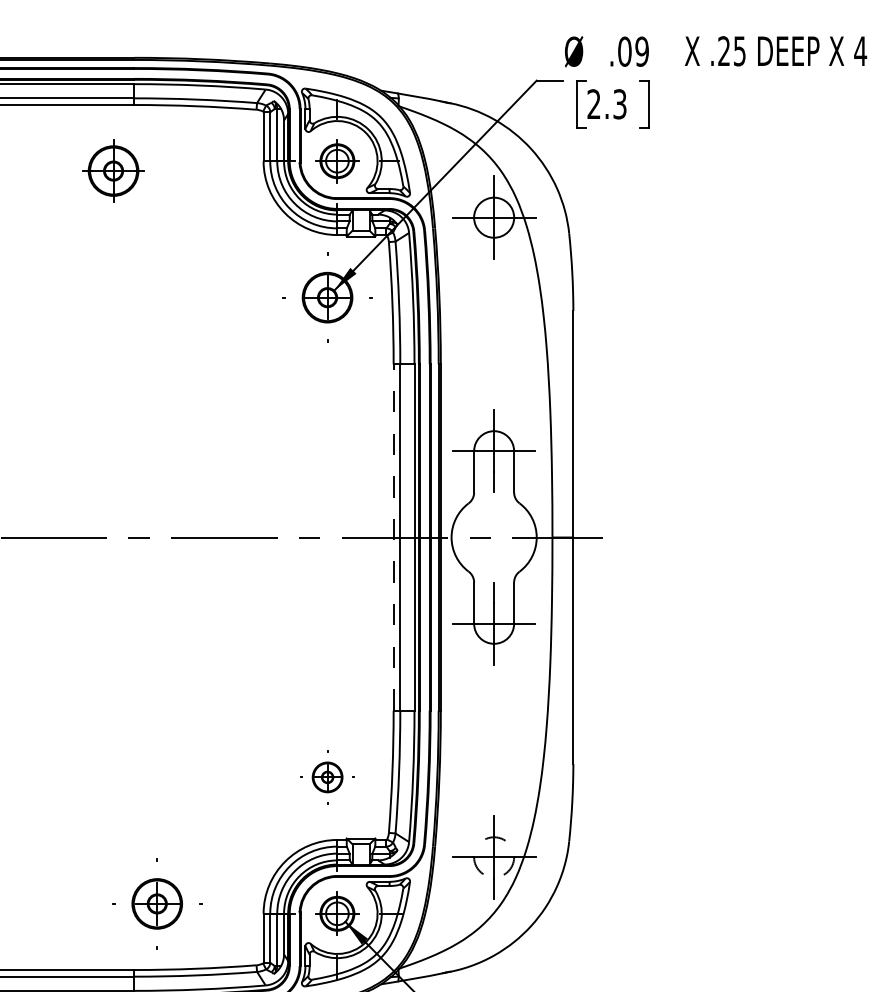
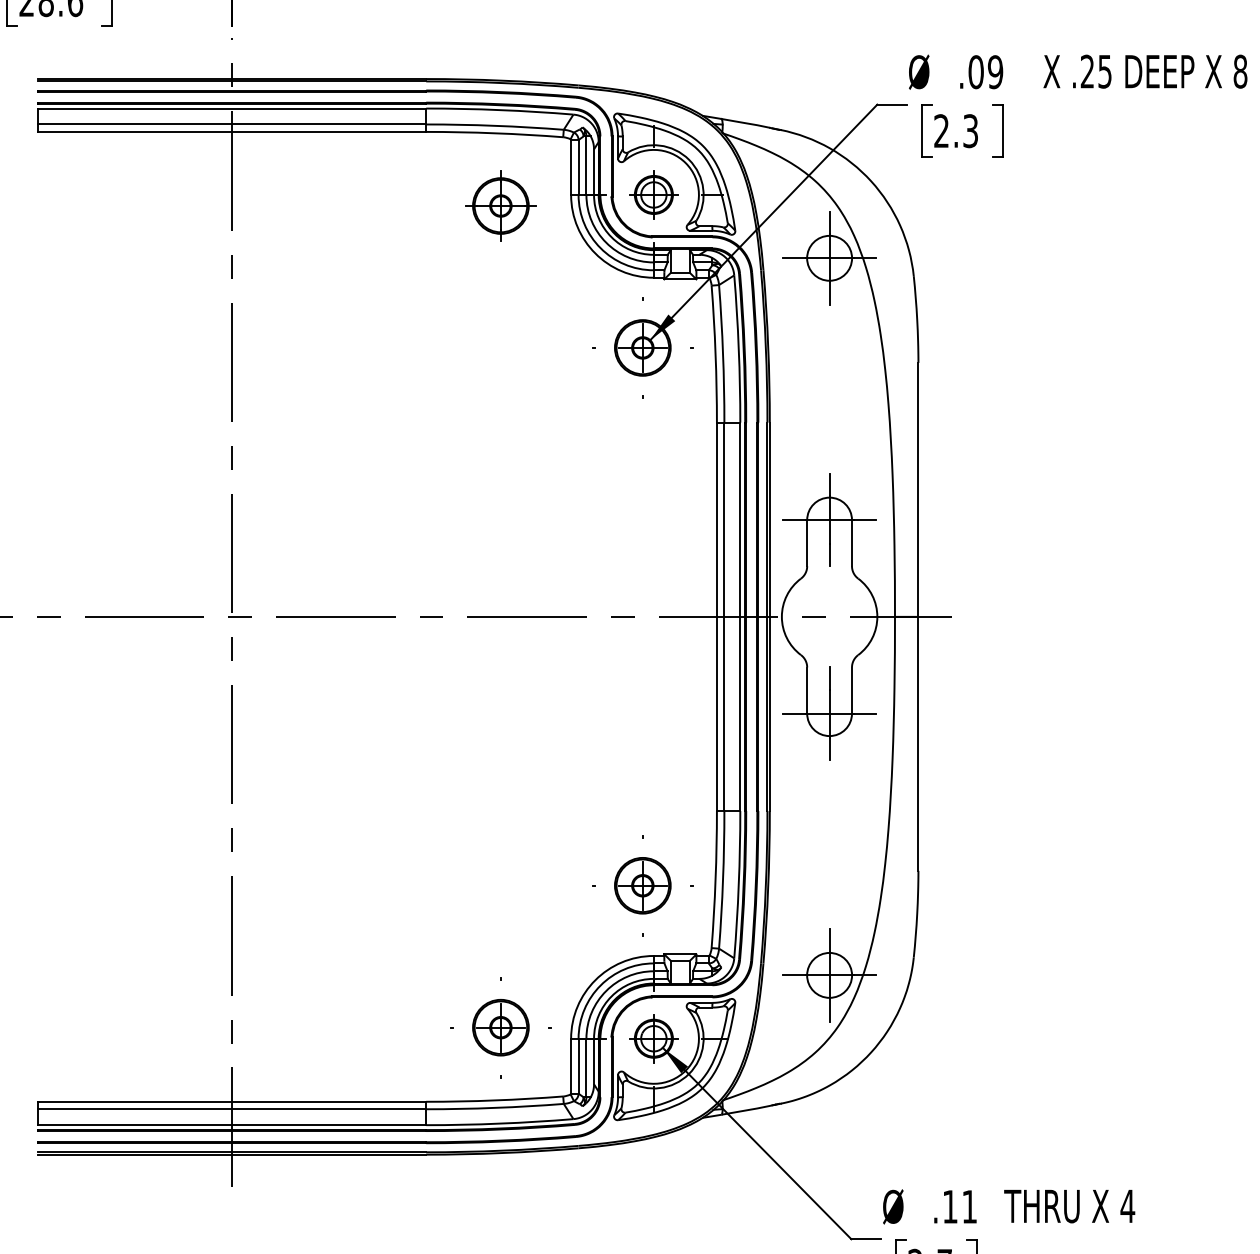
text: (860, 51) -> (1240, 71), 4 -> 8
part: (113, 170) -> (500, 205), moved
line: (393, 537) -> (716, 616), dashed -> solid
part: (327, 777) -> (642, 885), size x1.67
circle: (494, 856) -> (829, 974), dashed -> solid
part: (156, 903) -> (500, 1027), moved

